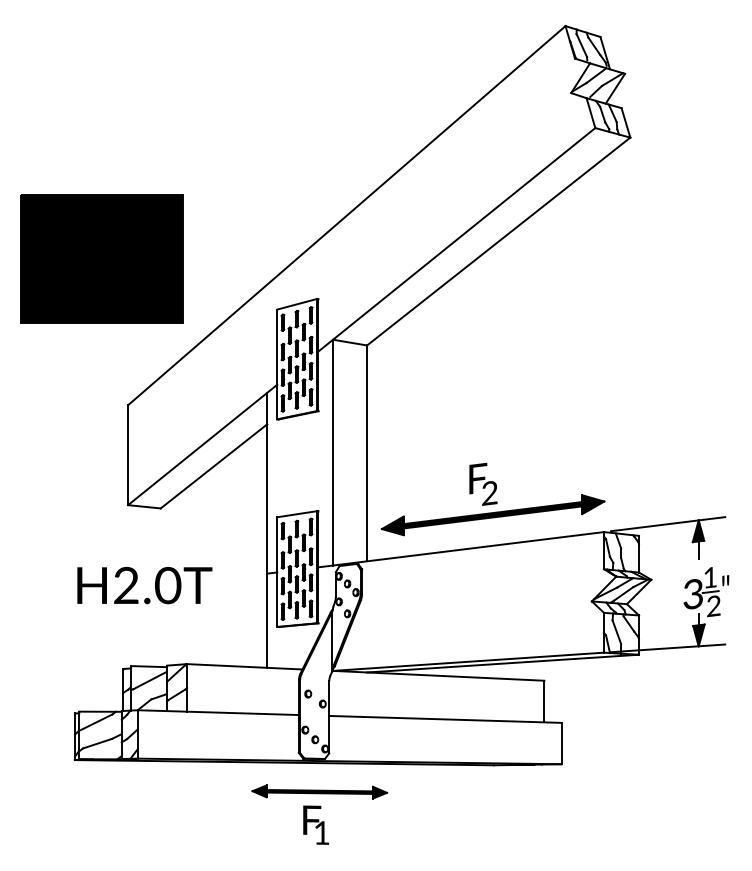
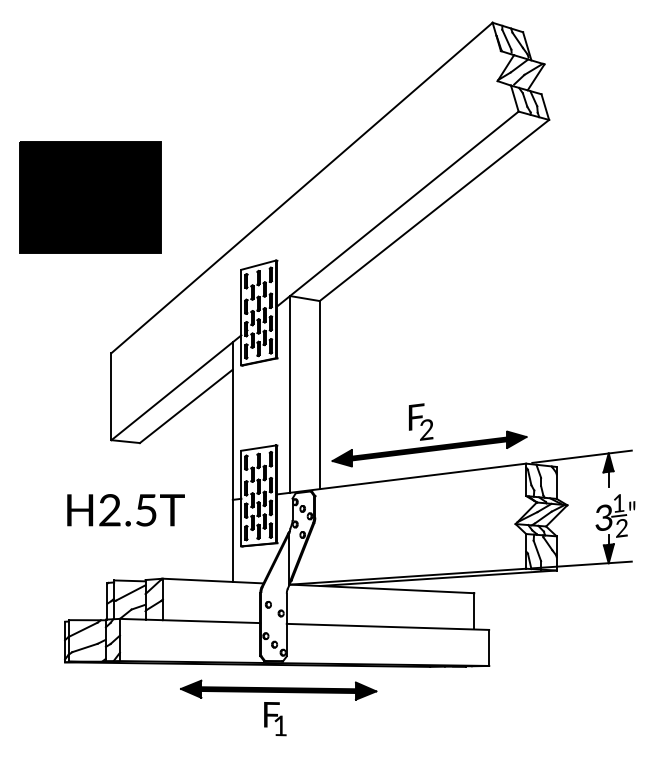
part: (101, 258) -> (90, 197), moved
text: (168, 585) -> (146, 510), H2.0T -> H2.5T
part: (319, 791) -> (278, 689), size x1.67

